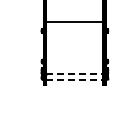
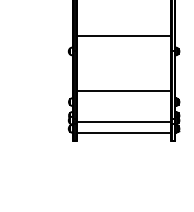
line: (74, 55) -> (123, 91), added
line: (74, 73) -> (123, 121), dashed -> solid
line: (74, 80) -> (123, 133), dashed -> solid

